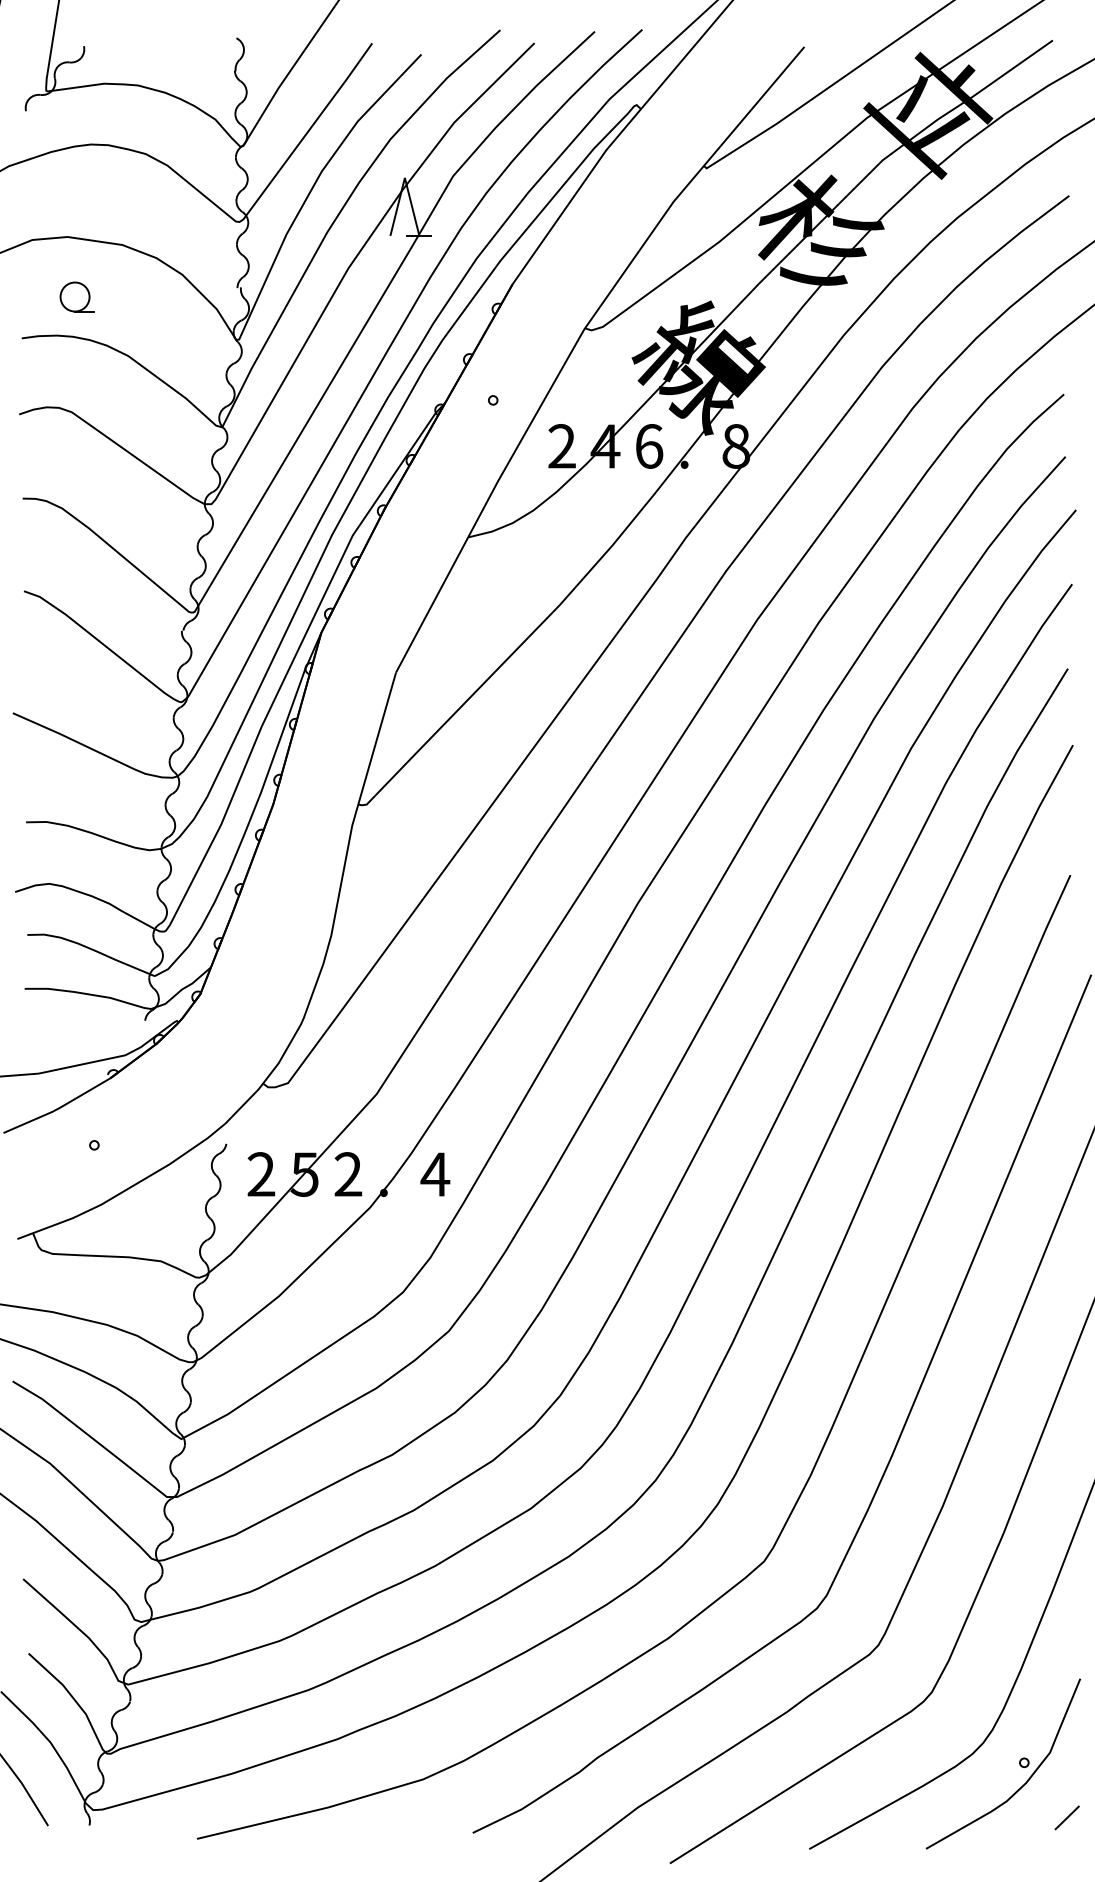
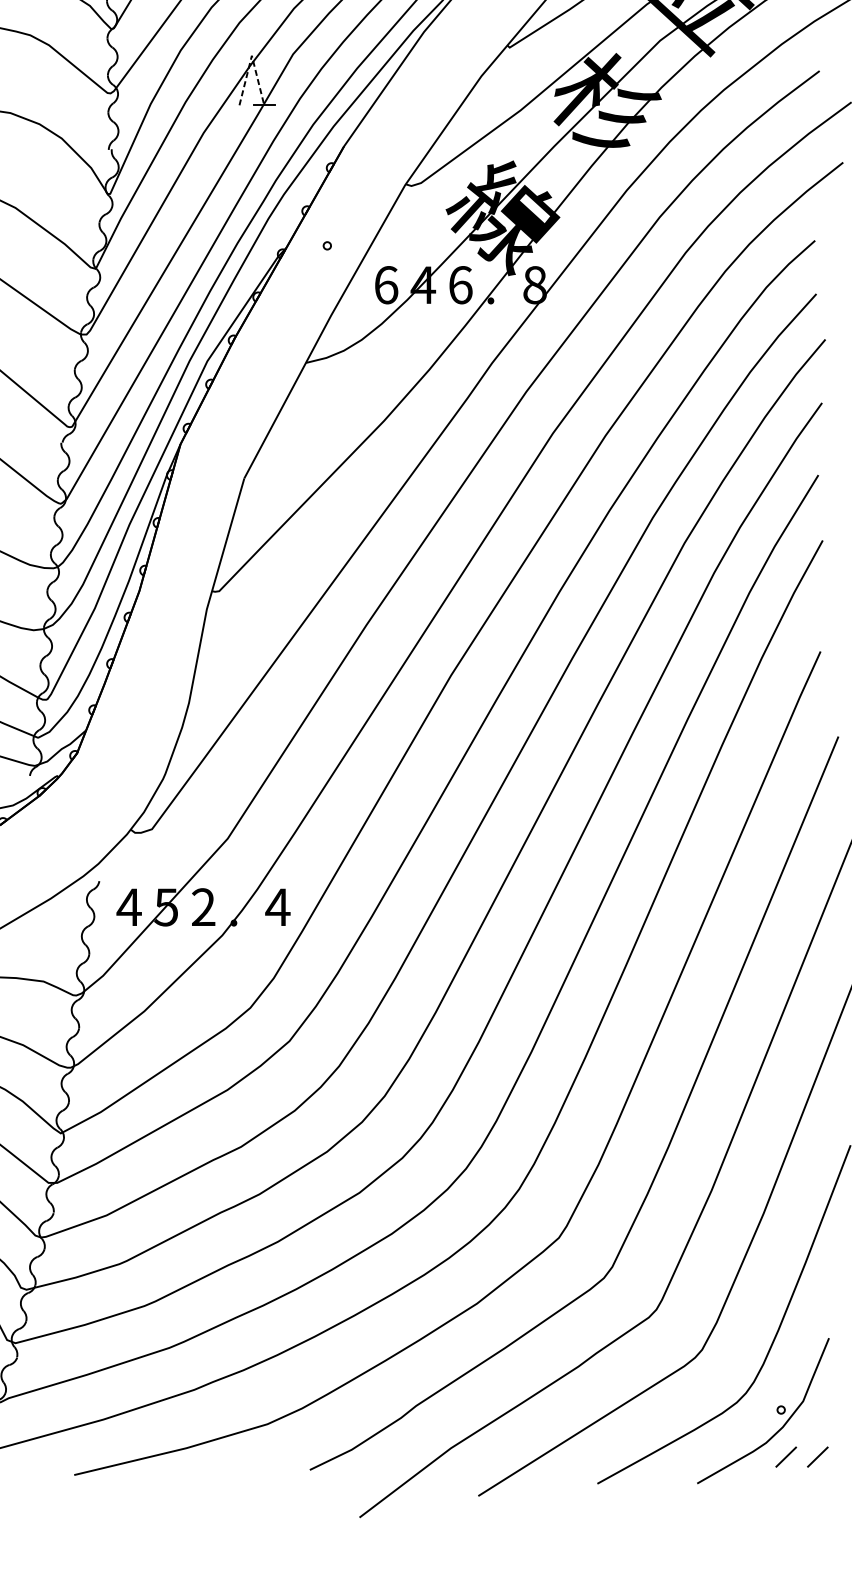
line: (404, 177) -> (251, 55), solid -> dashed
text: (562, 446) -> (386, 285), 2 -> 6
text: (261, 1174) -> (129, 907), 2 -> 4
line: (1029, 1817) -> (785, 1456), added

